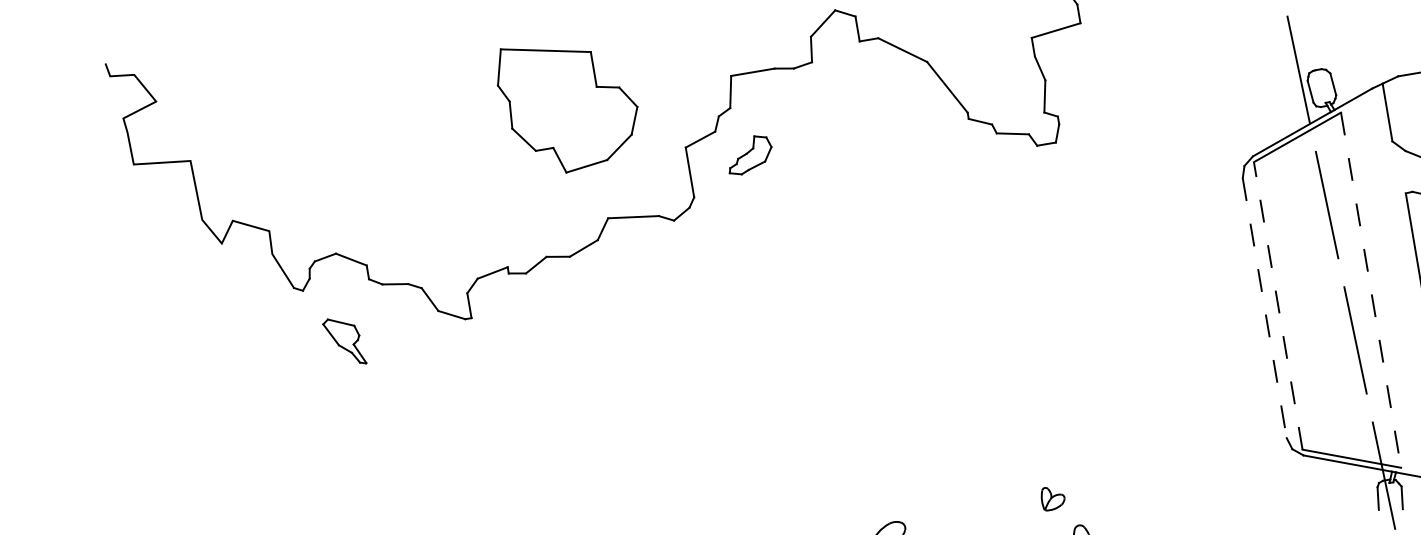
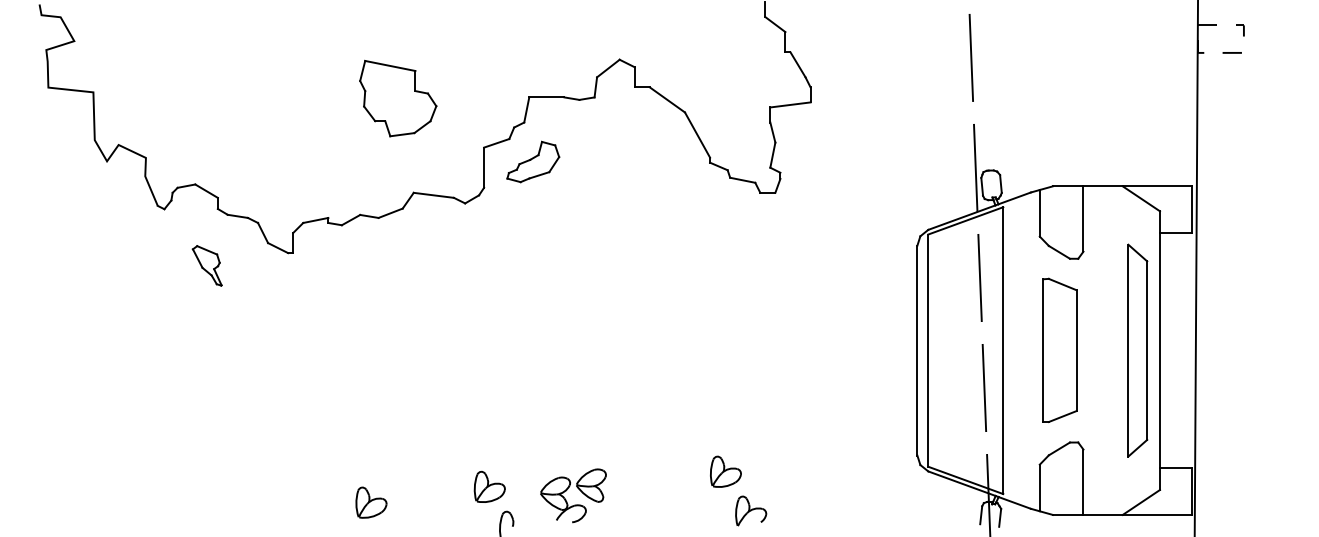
part: (569, 104) -> (398, 98), size x0.71
part: (749, 154) -> (533, 161), size x1.43
line: (1371, 291) -> (1003, 351), dashed -> solid
line: (1278, 305) -> (928, 350), dashed -> solid
line: (1264, 307) -> (917, 350), dashed -> solid
part: (343, 341) -> (206, 265), moved
part: (1052, 497) -> (725, 471), size x1.67

